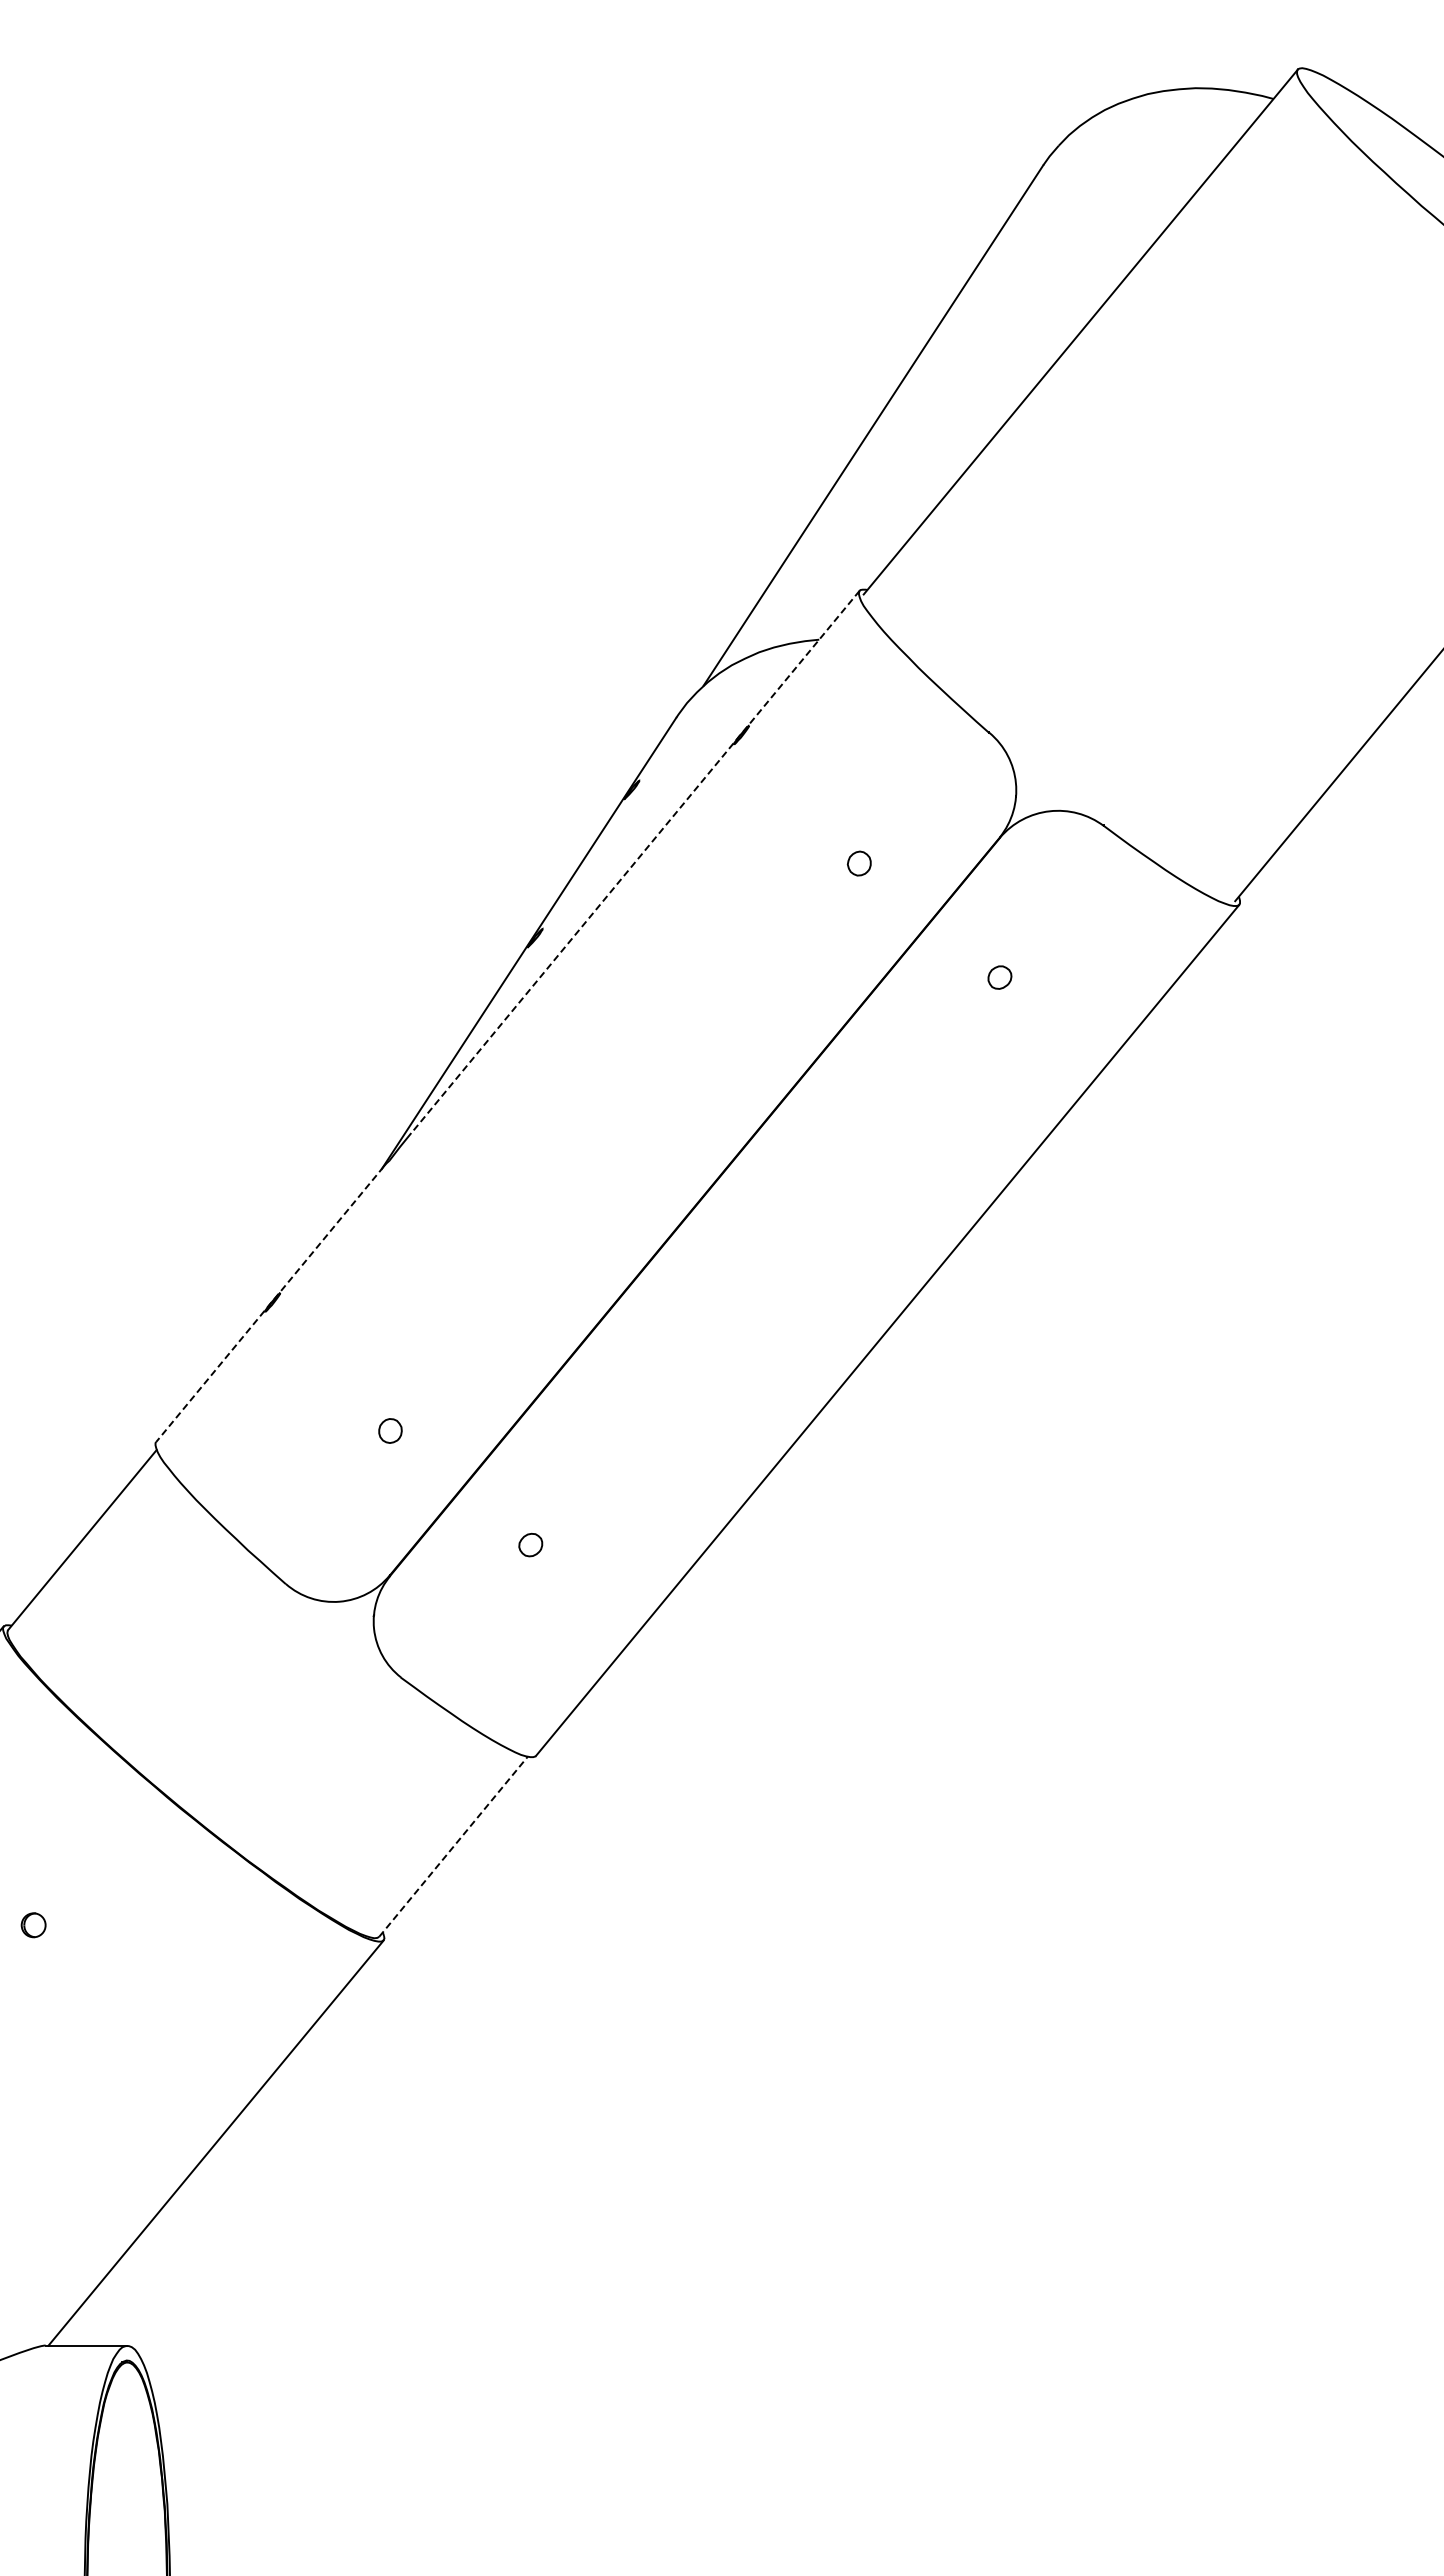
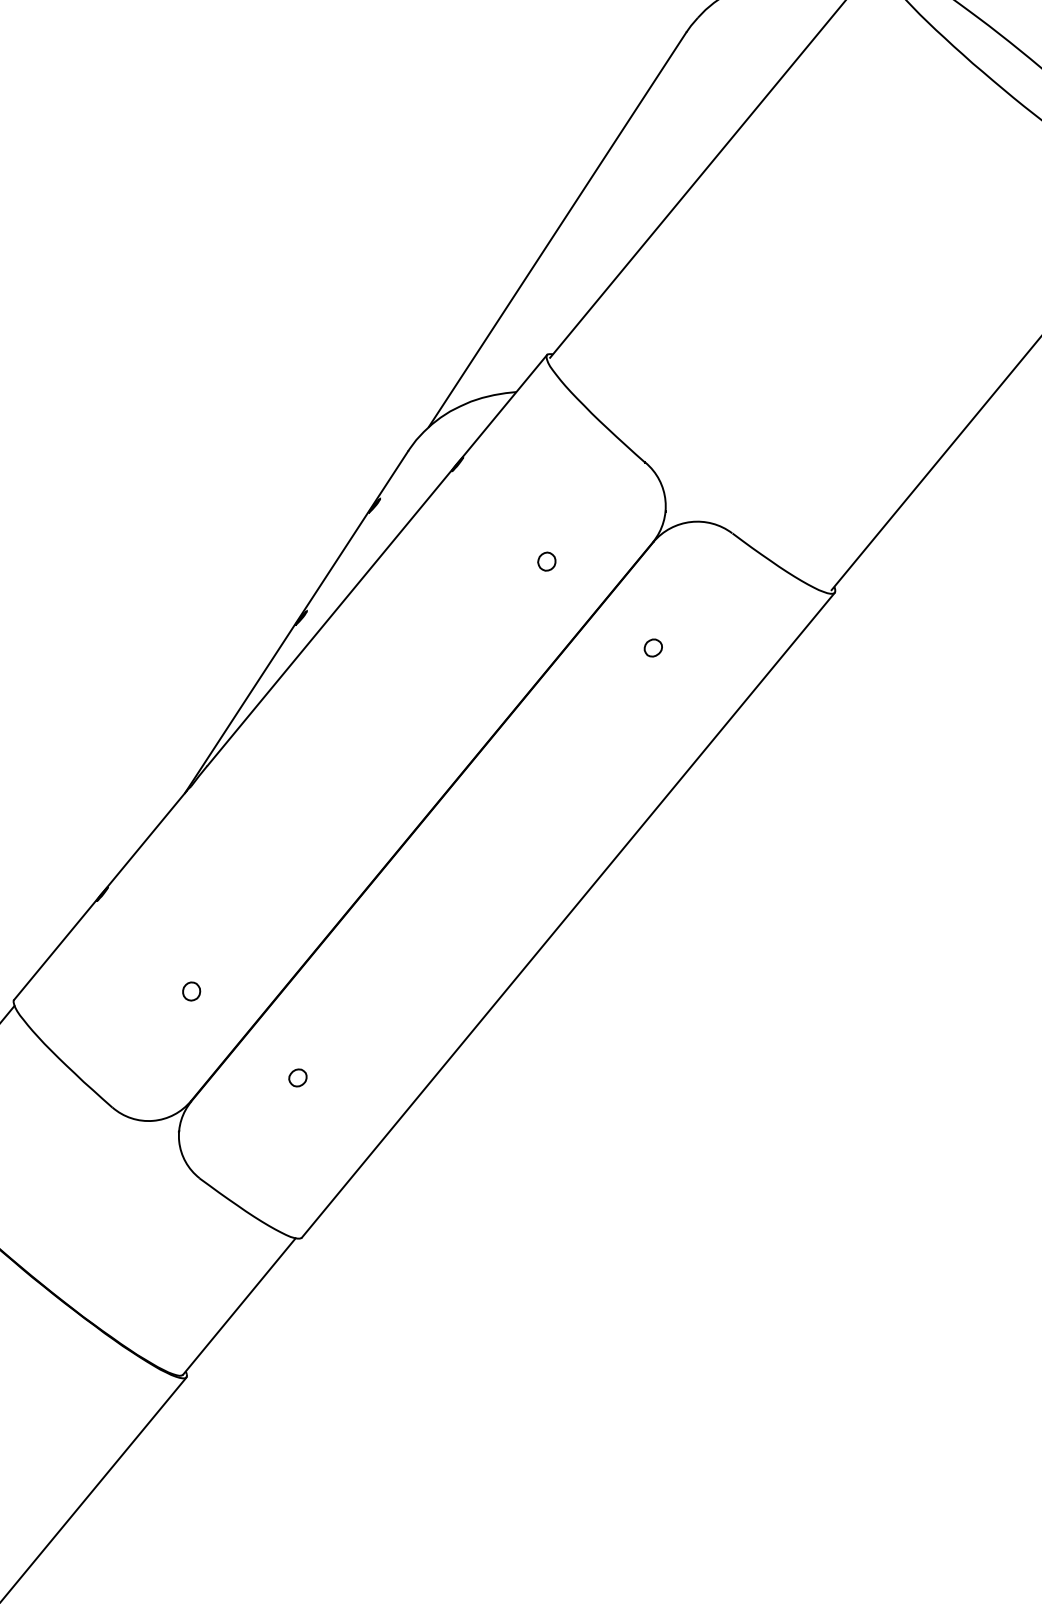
line: (635, 861) -> (377, 560), dashed -> solid
line: (269, 1304) -> (99, 895), dashed -> solid
line: (453, 1846) -> (239, 1306), dashed -> solid

